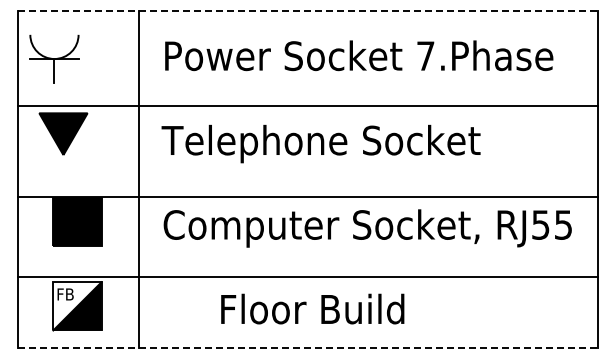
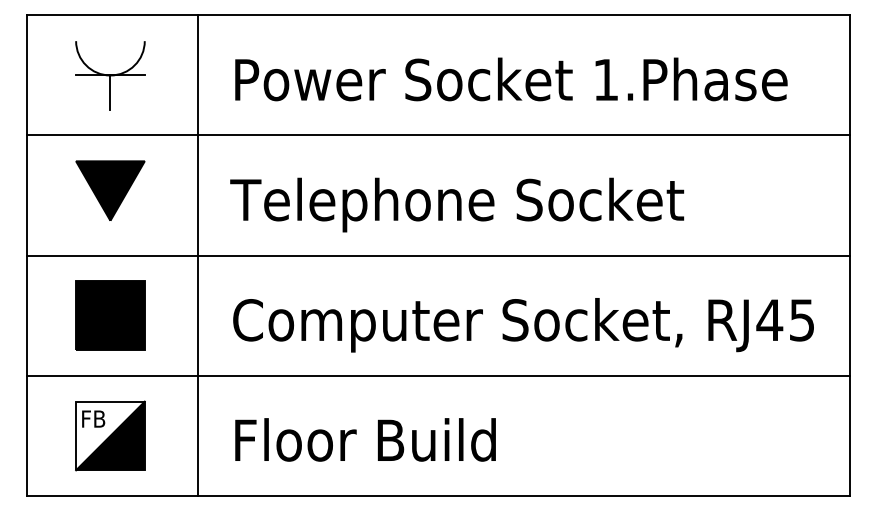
line: (308, 10) -> (439, 15), dashed -> solid
text: (425, 55) -> (605, 79), 7.Phase -> 1.Phase
part: (54, 58) -> (110, 74), moved
line: (307, 106) -> (437, 135), moved
part: (63, 133) -> (110, 190), moved
line: (307, 197) -> (437, 255), moved
text: (540, 224) -> (769, 319), RJ55 -> RJ45
line: (307, 276) -> (437, 375), moved
text: (312, 308) -> (365, 439), moved
line: (308, 348) -> (439, 495), dashed -> solid

